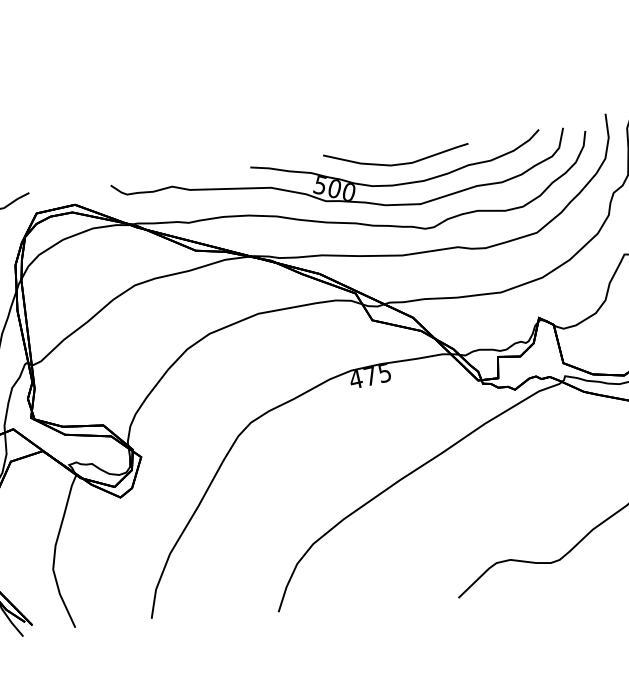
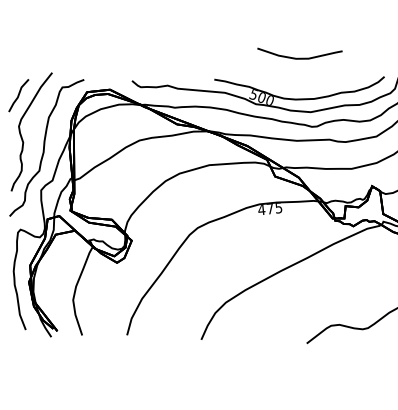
curve: (396, 162) -> (299, 57), moved

